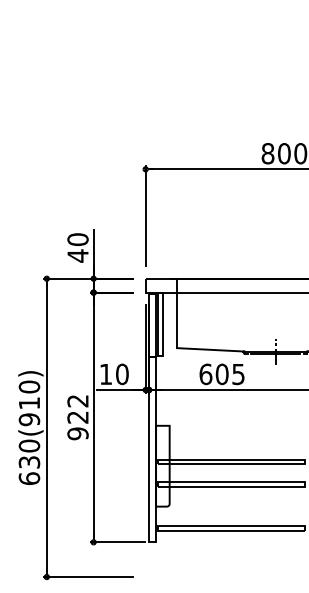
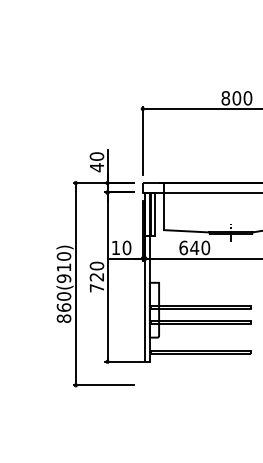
text: (230, 373) -> (200, 247), 605 -> 640
text: (77, 416) -> (96, 276), 922 -> 720
text: (28, 469) -> (63, 312), 630(910) -> 860(910)

